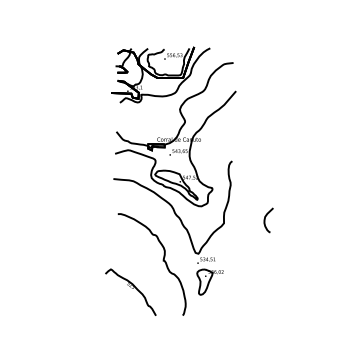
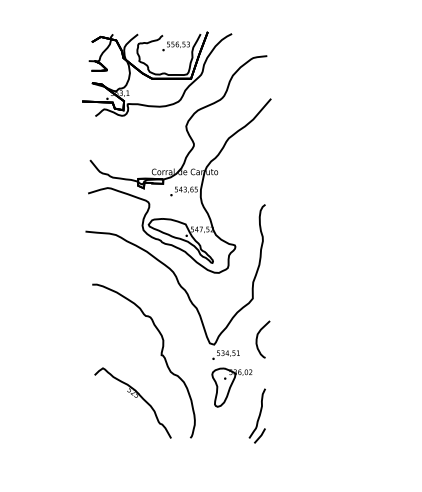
curve: (265, 220) -> (258, 339), moved
part: (130, 291) -> (132, 401), moved
part: (226, 300) -> (256, 415), added

